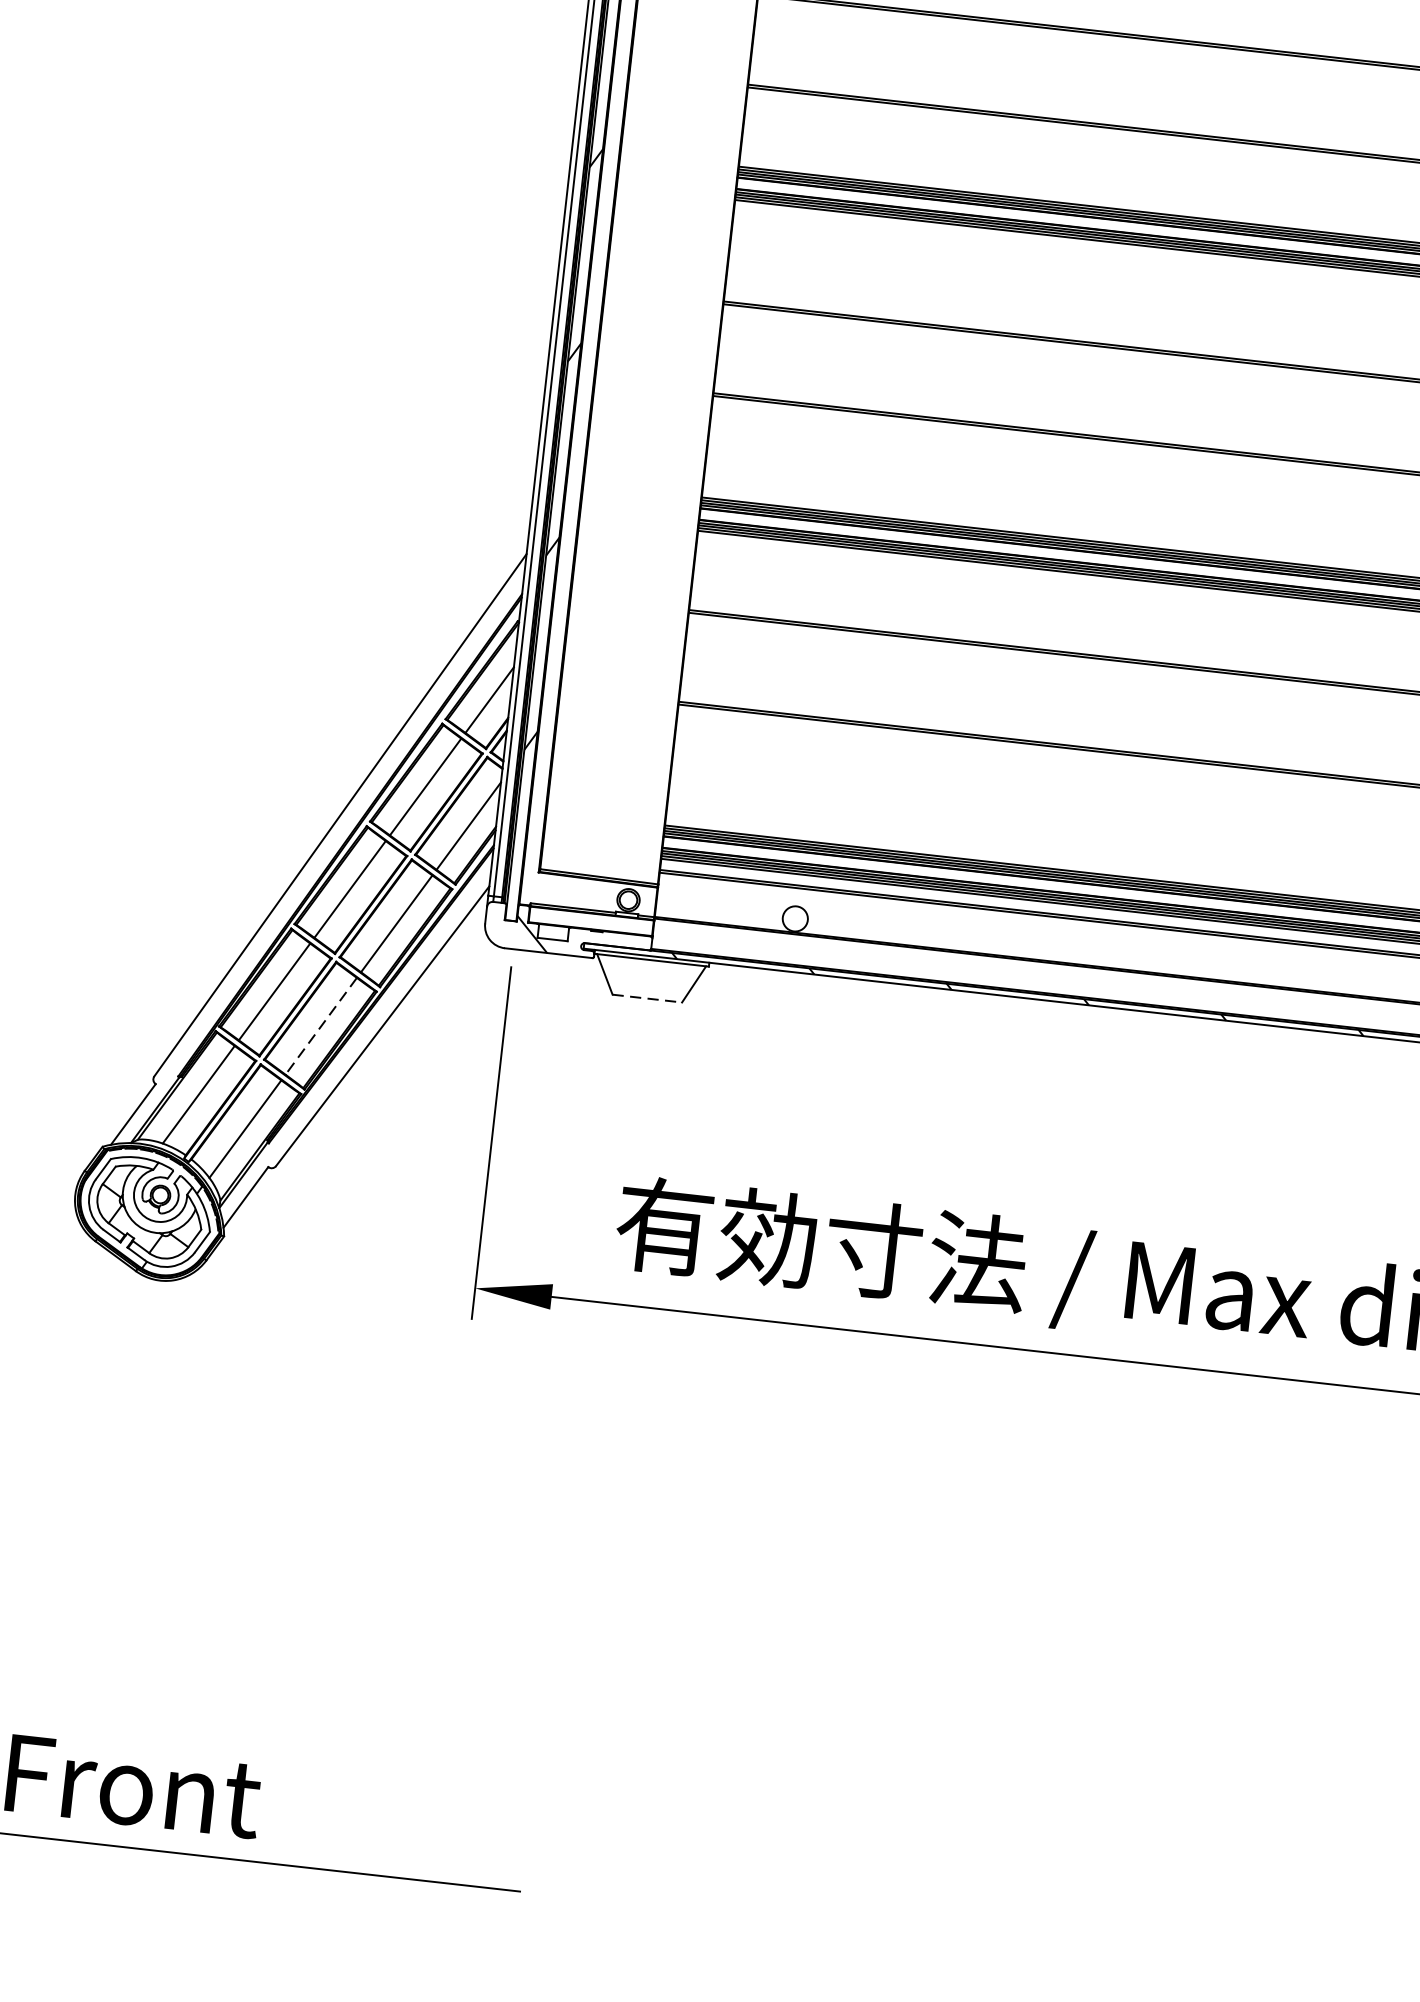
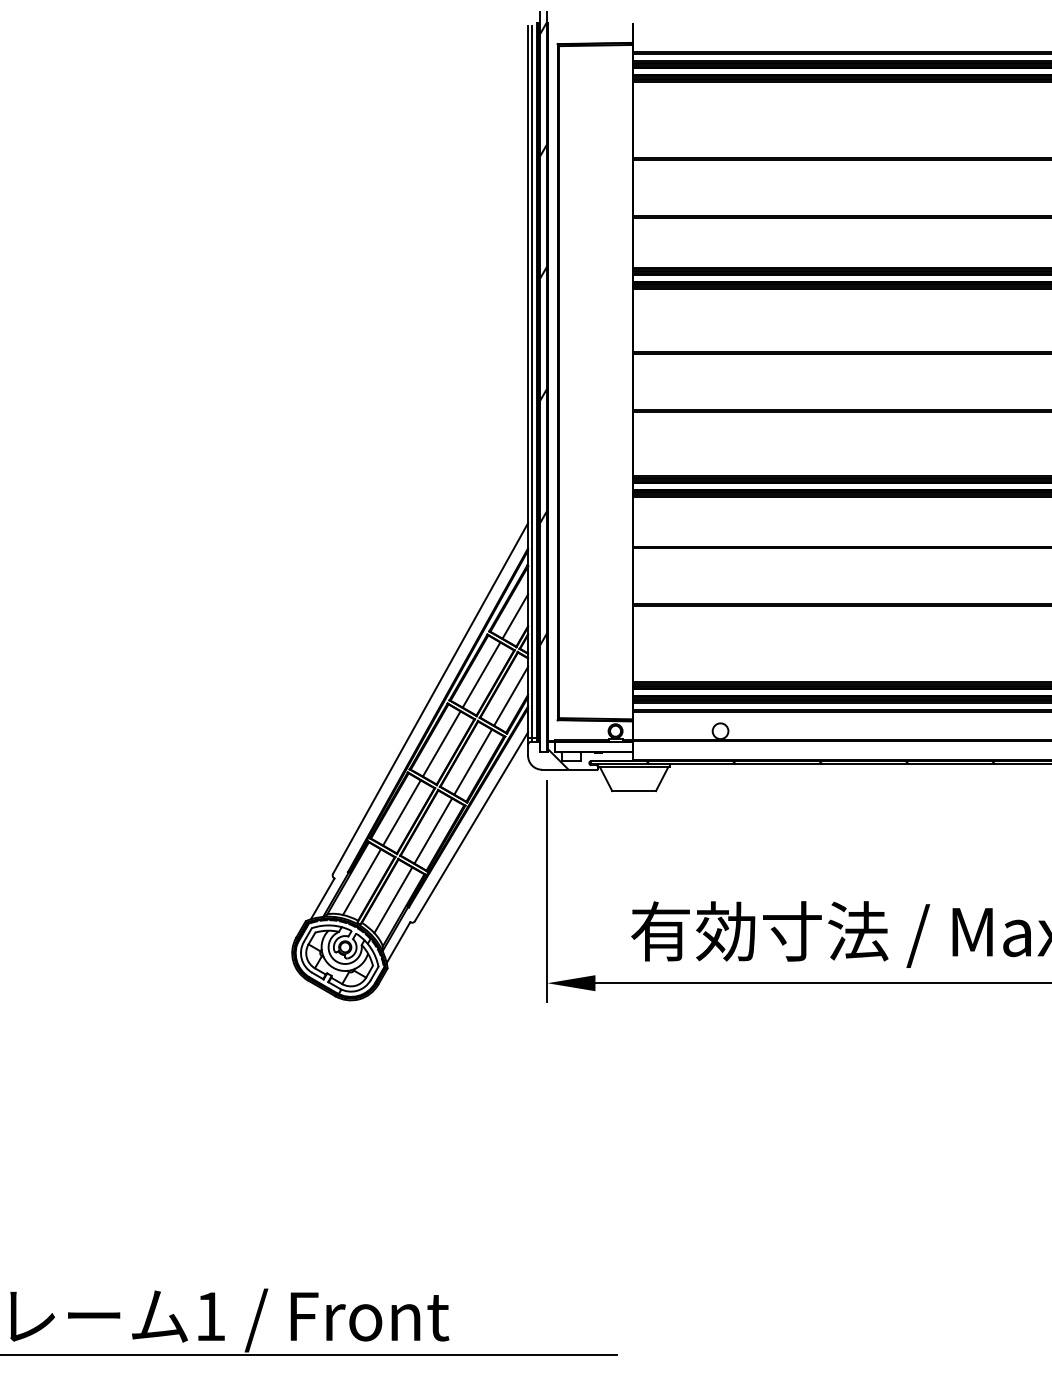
line: (647, 999) -> (634, 791), dashed -> solid
line: (321, 1027) -> (433, 831), dashed -> solid

